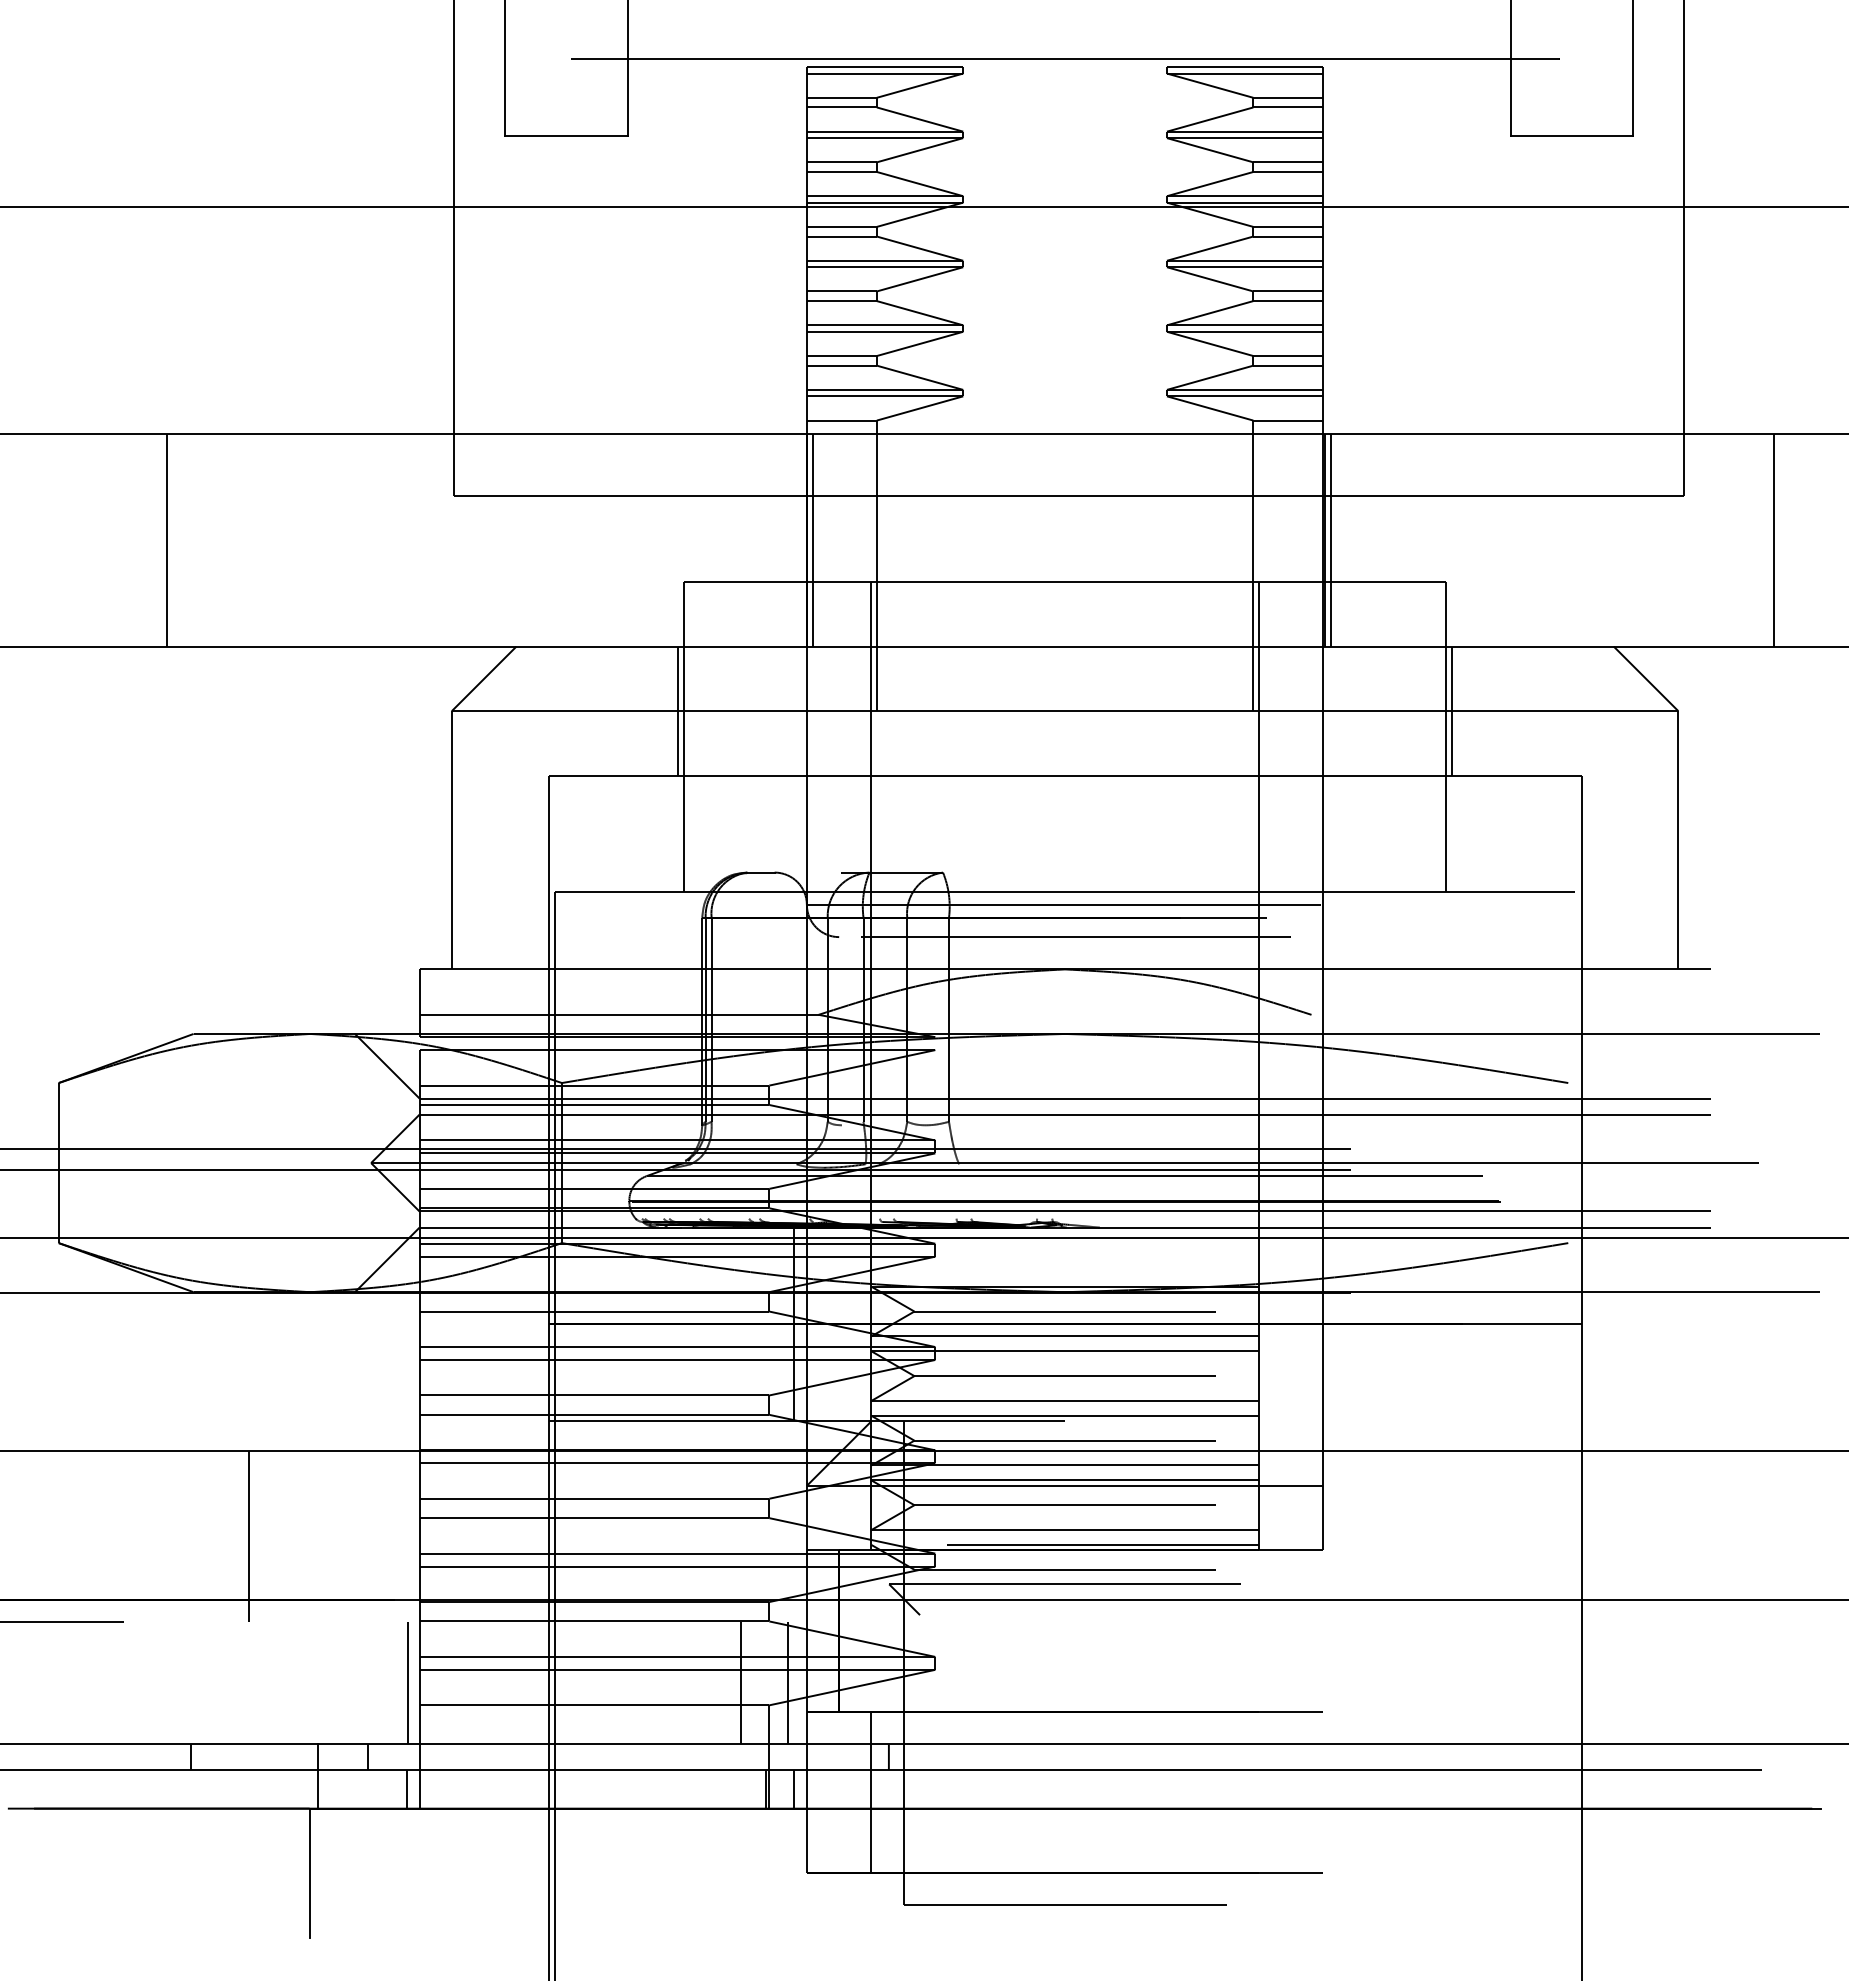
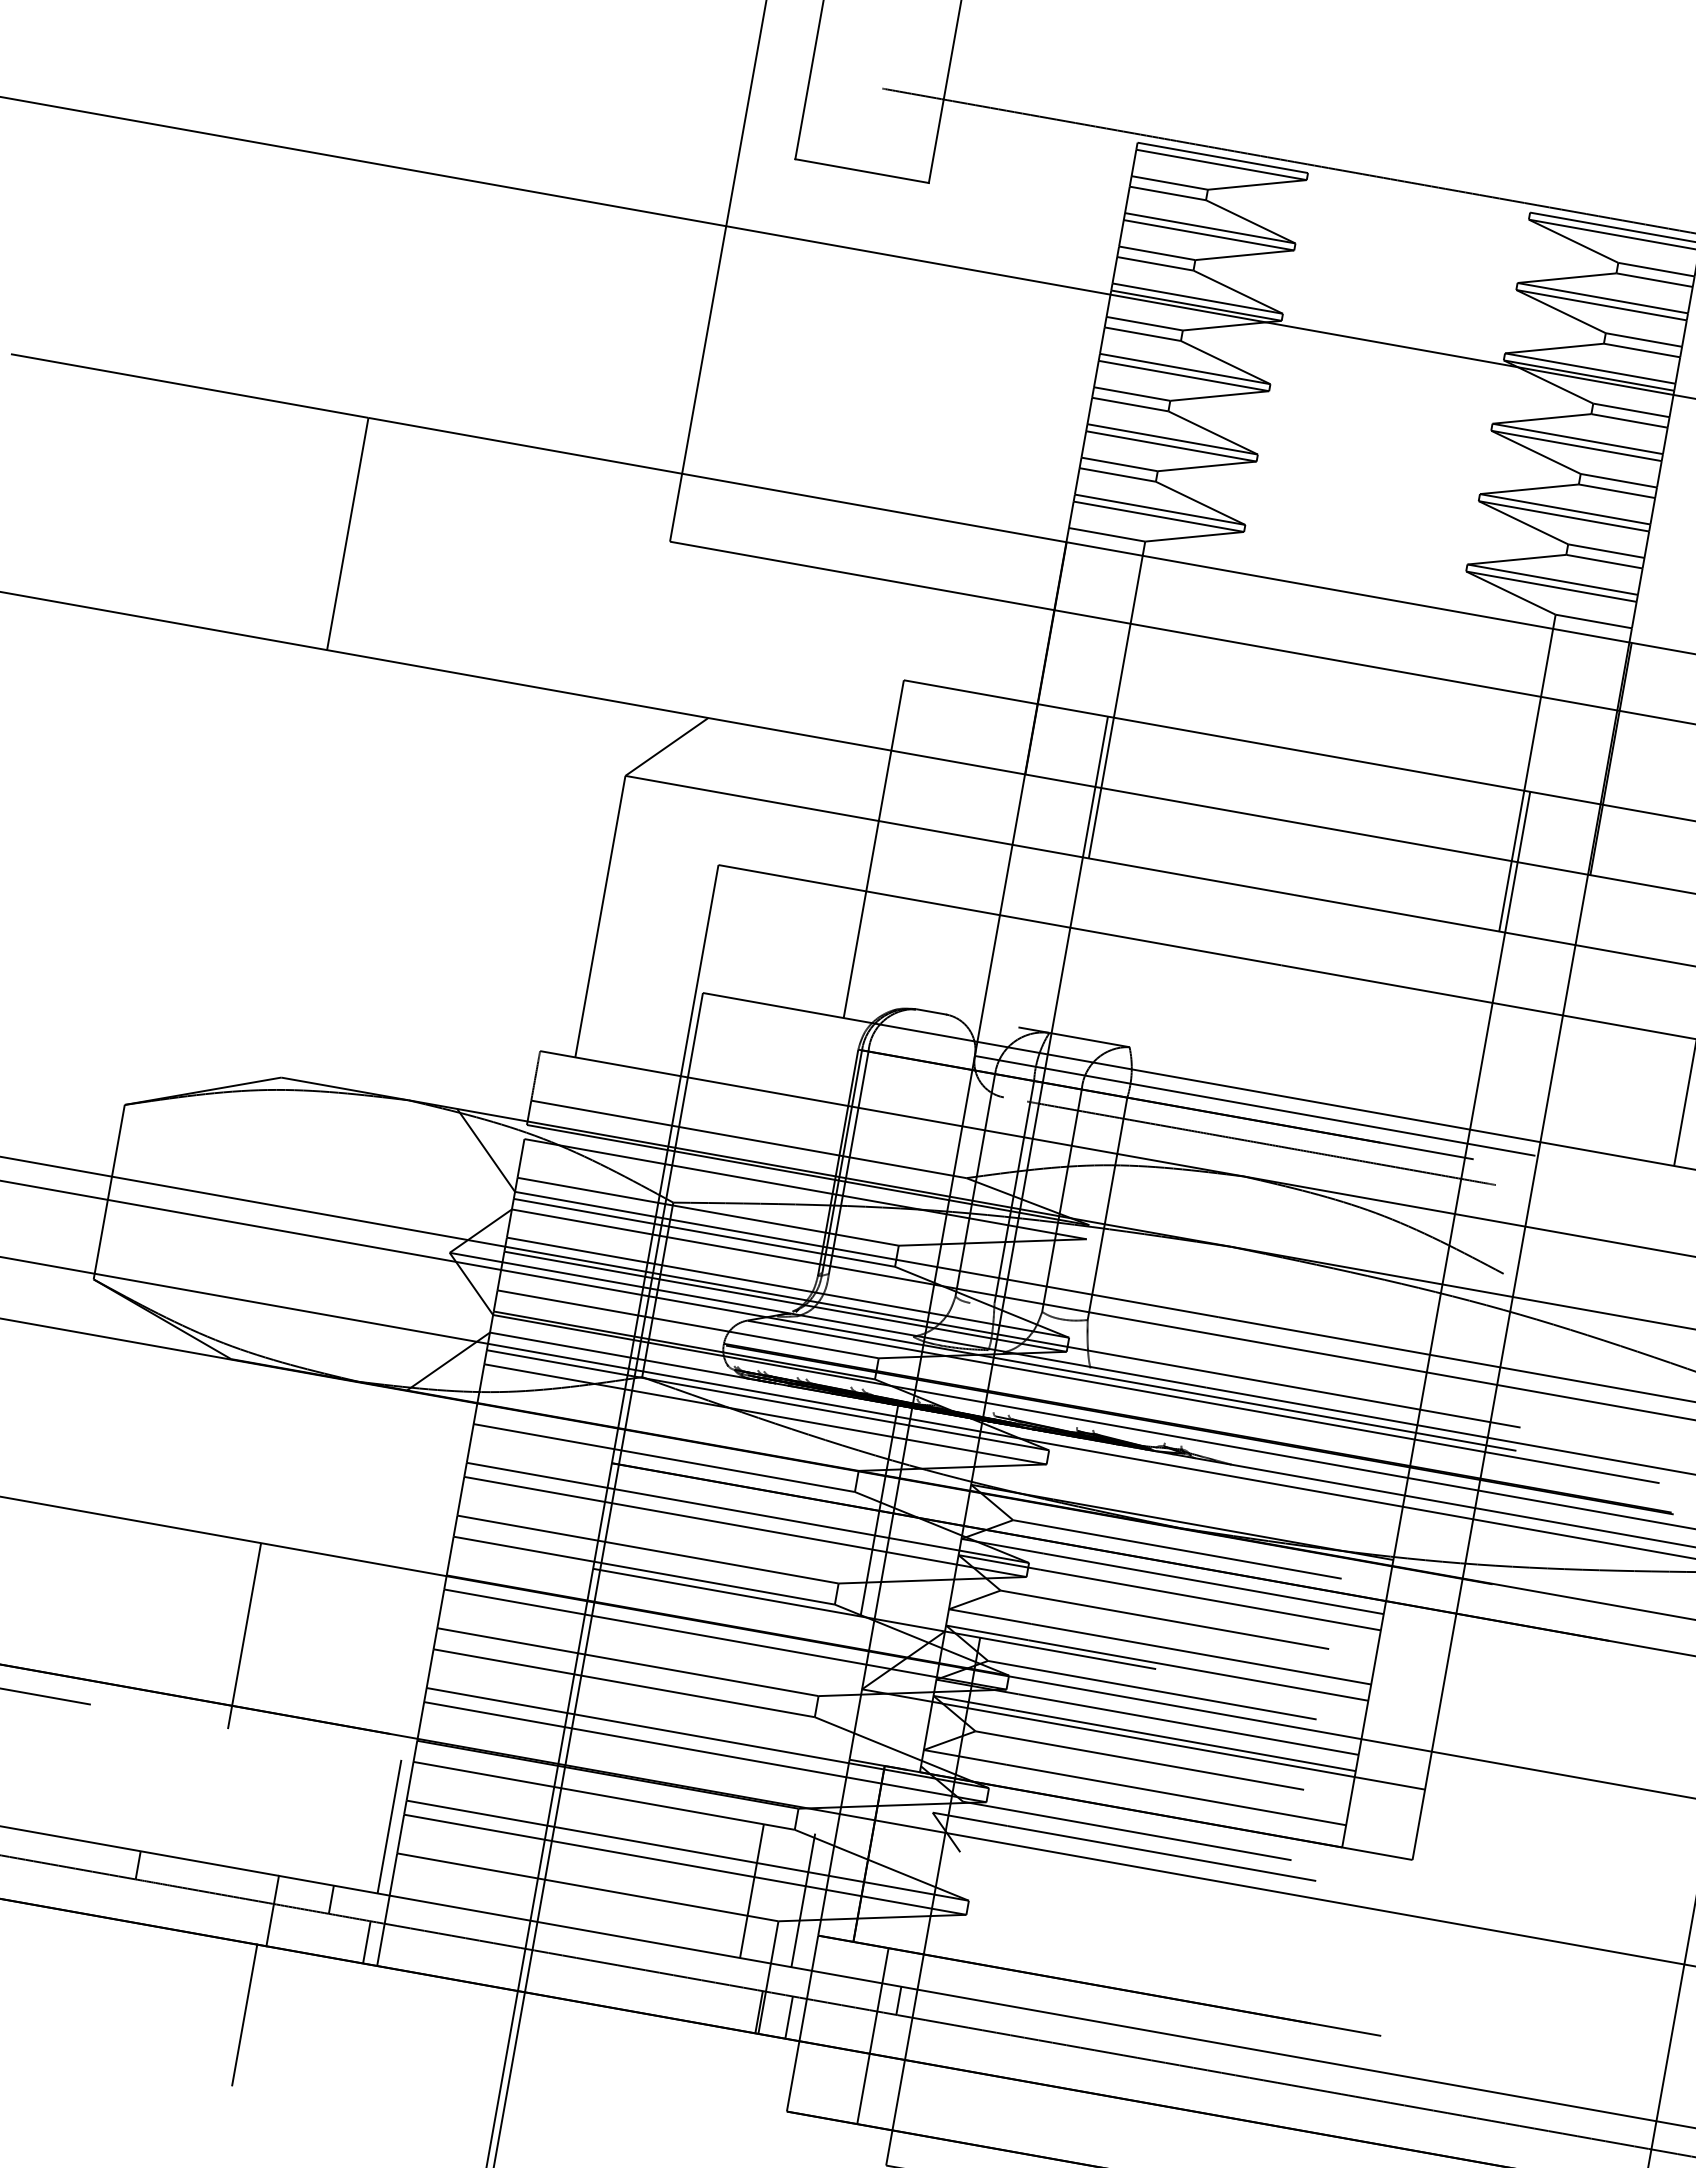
line: (813, 539) -> (1053, 658), removed
line: (1331, 539) -> (1617, 759), removed
line: (677, 710) -> (871, 818), removed
line: (1102, 1544) -> (1172, 1810), removed

